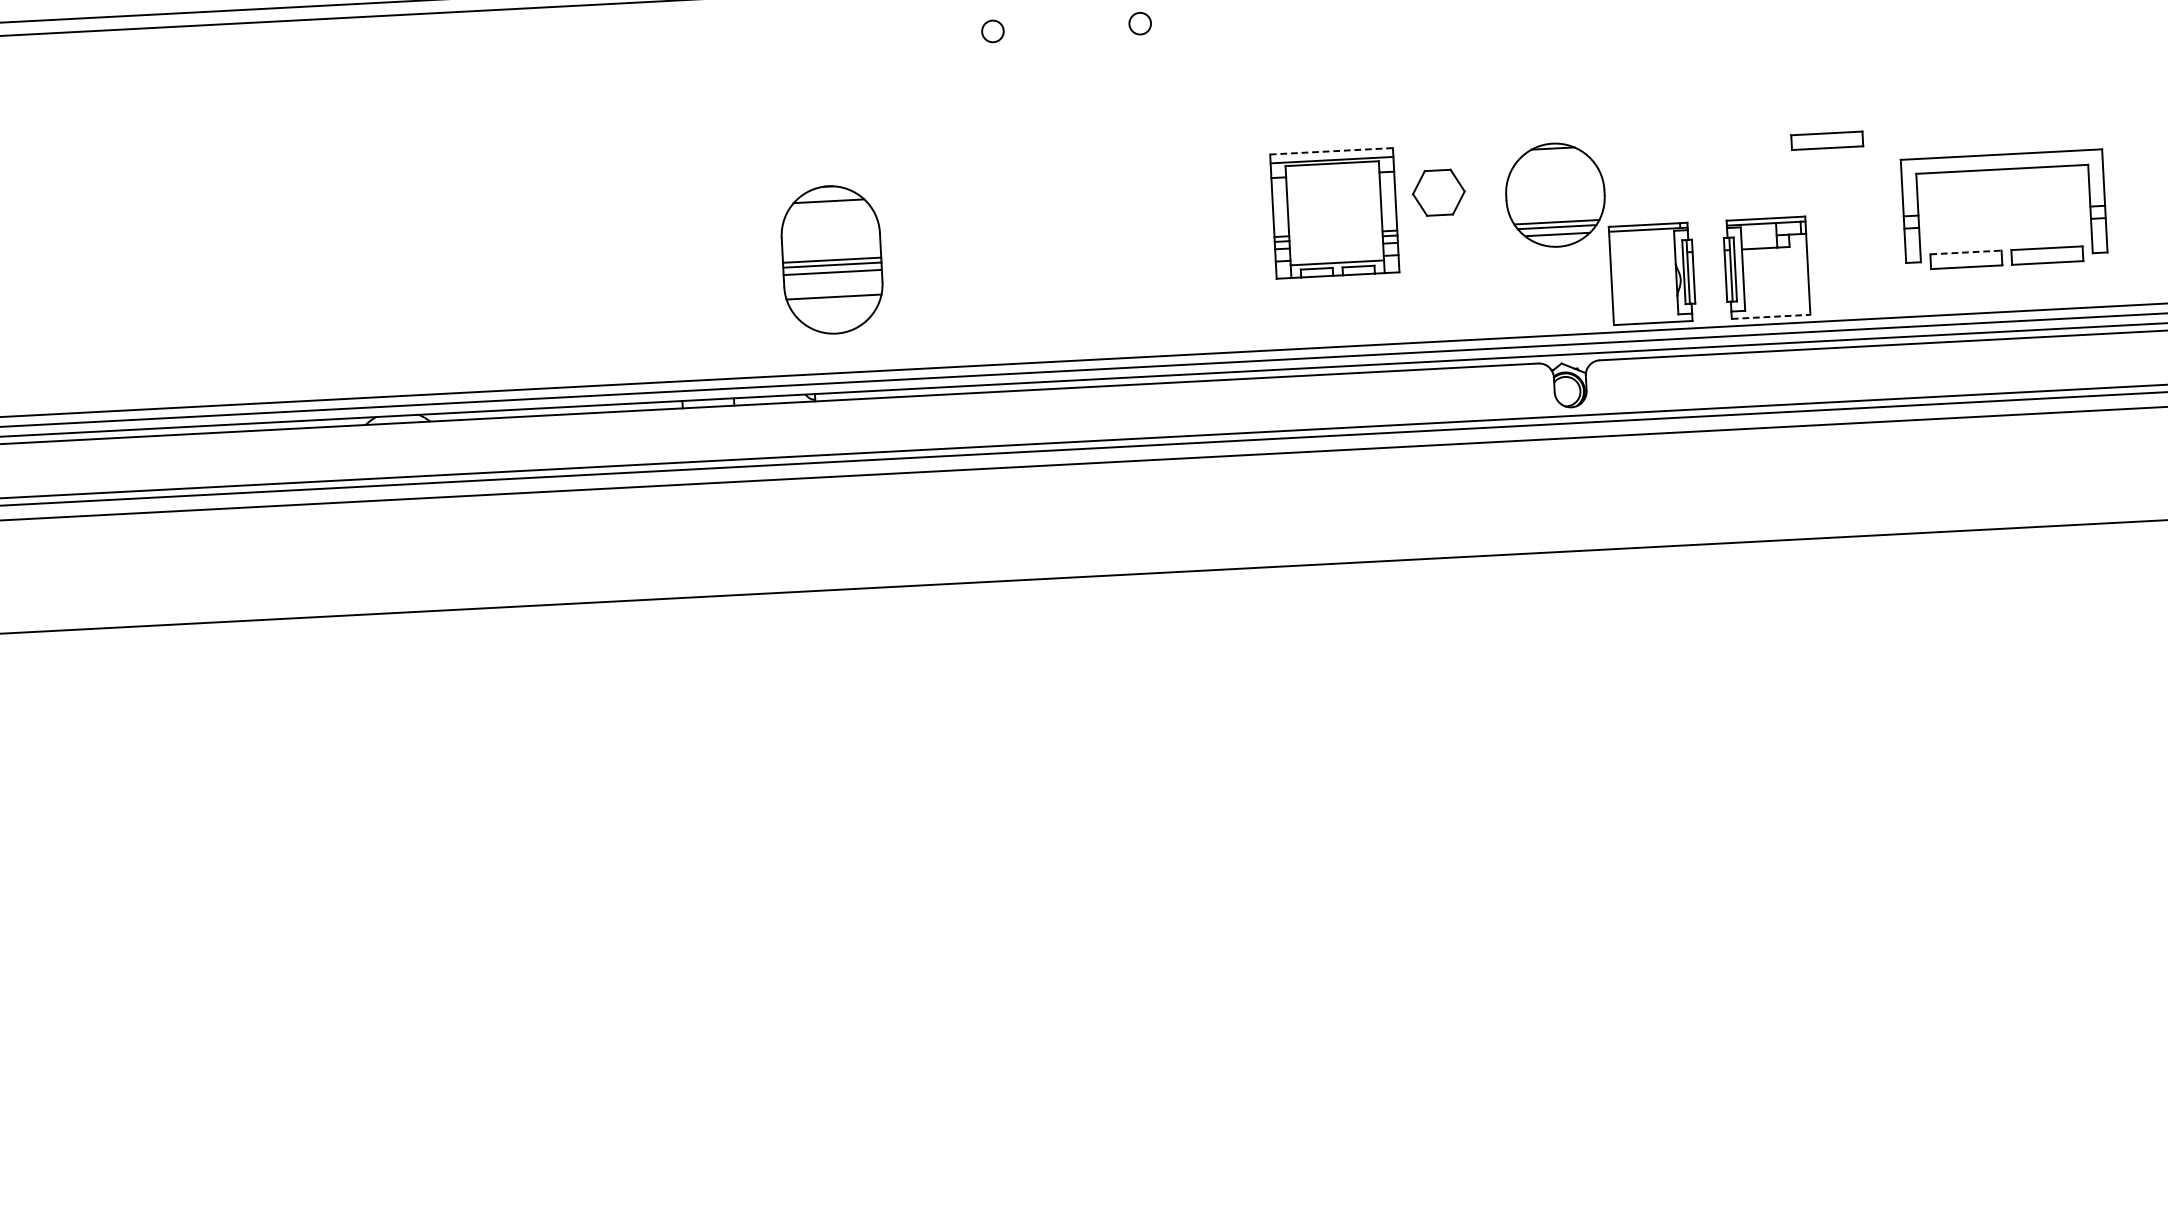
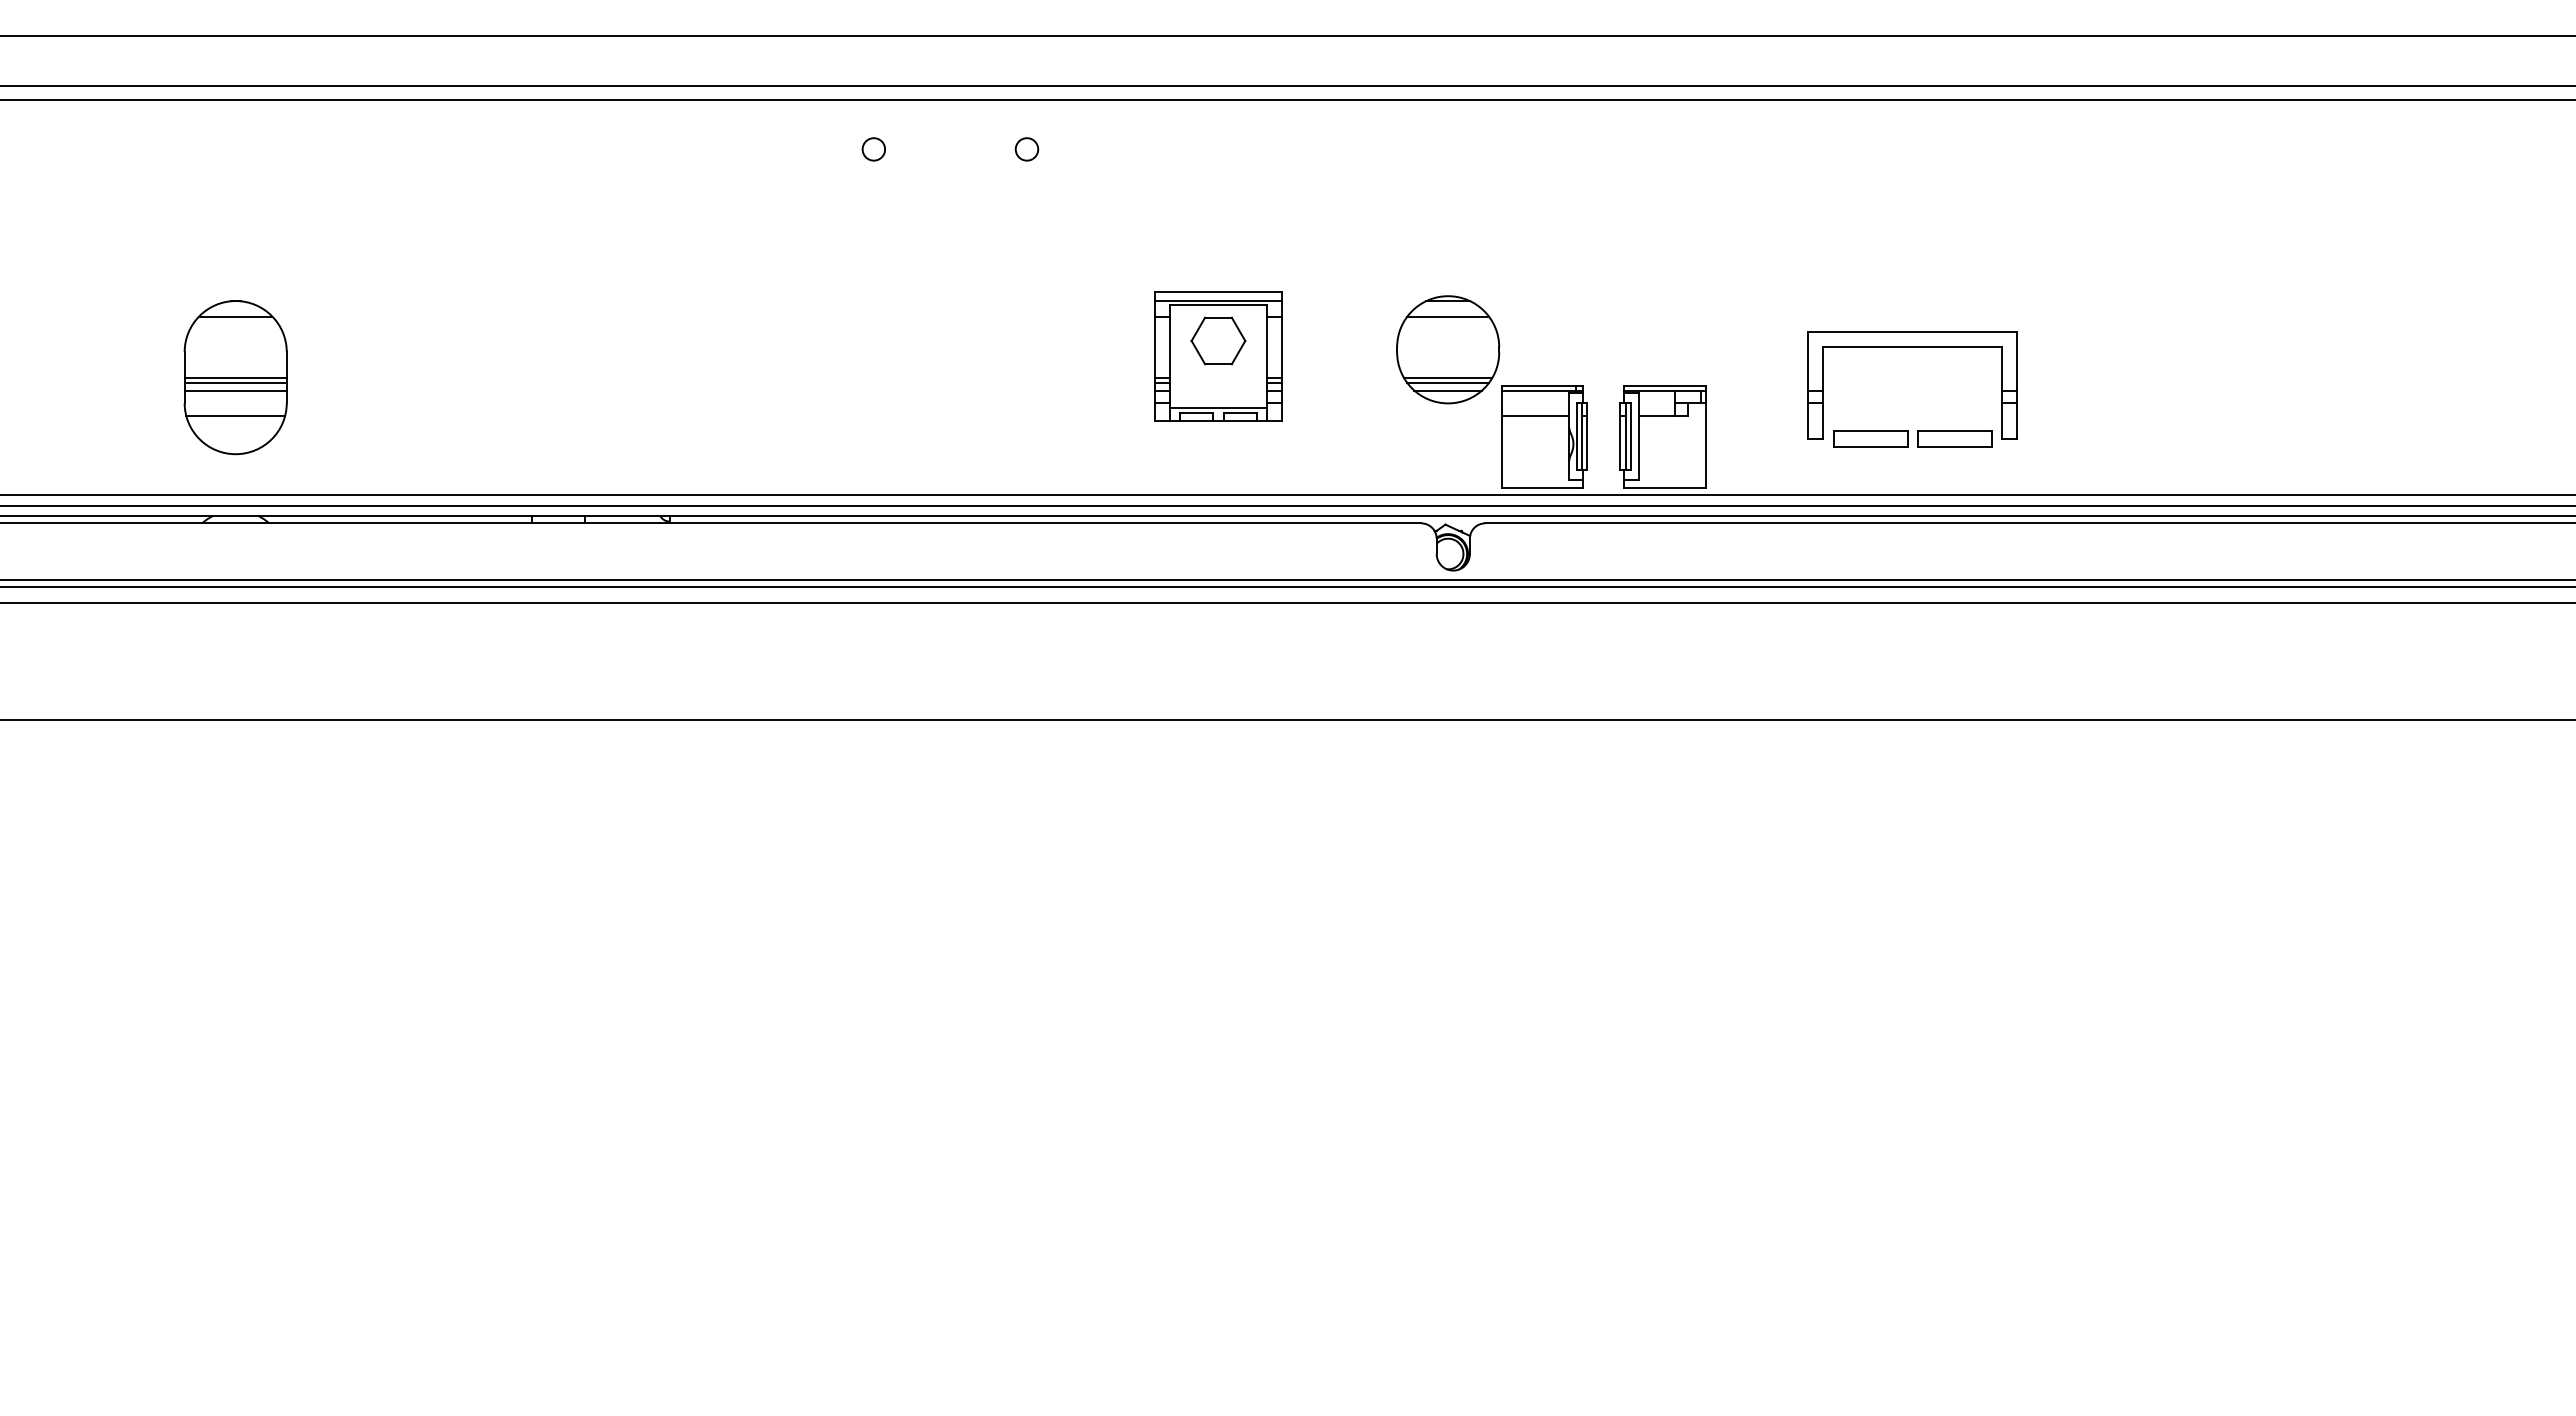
part: (1826, 140) -> (1732, 307), removed
line: (1331, 151) -> (1218, 292), dashed -> solid
line: (1554, 163) -> (1448, 316), added
part: (1438, 192) -> (1218, 340), moved
line: (1966, 252) -> (1871, 431), dashed -> solid
line: (1642, 254) -> (1535, 416), added
part: (831, 259) -> (235, 377), moved
line: (1771, 316) -> (1665, 487), dashed -> solid

